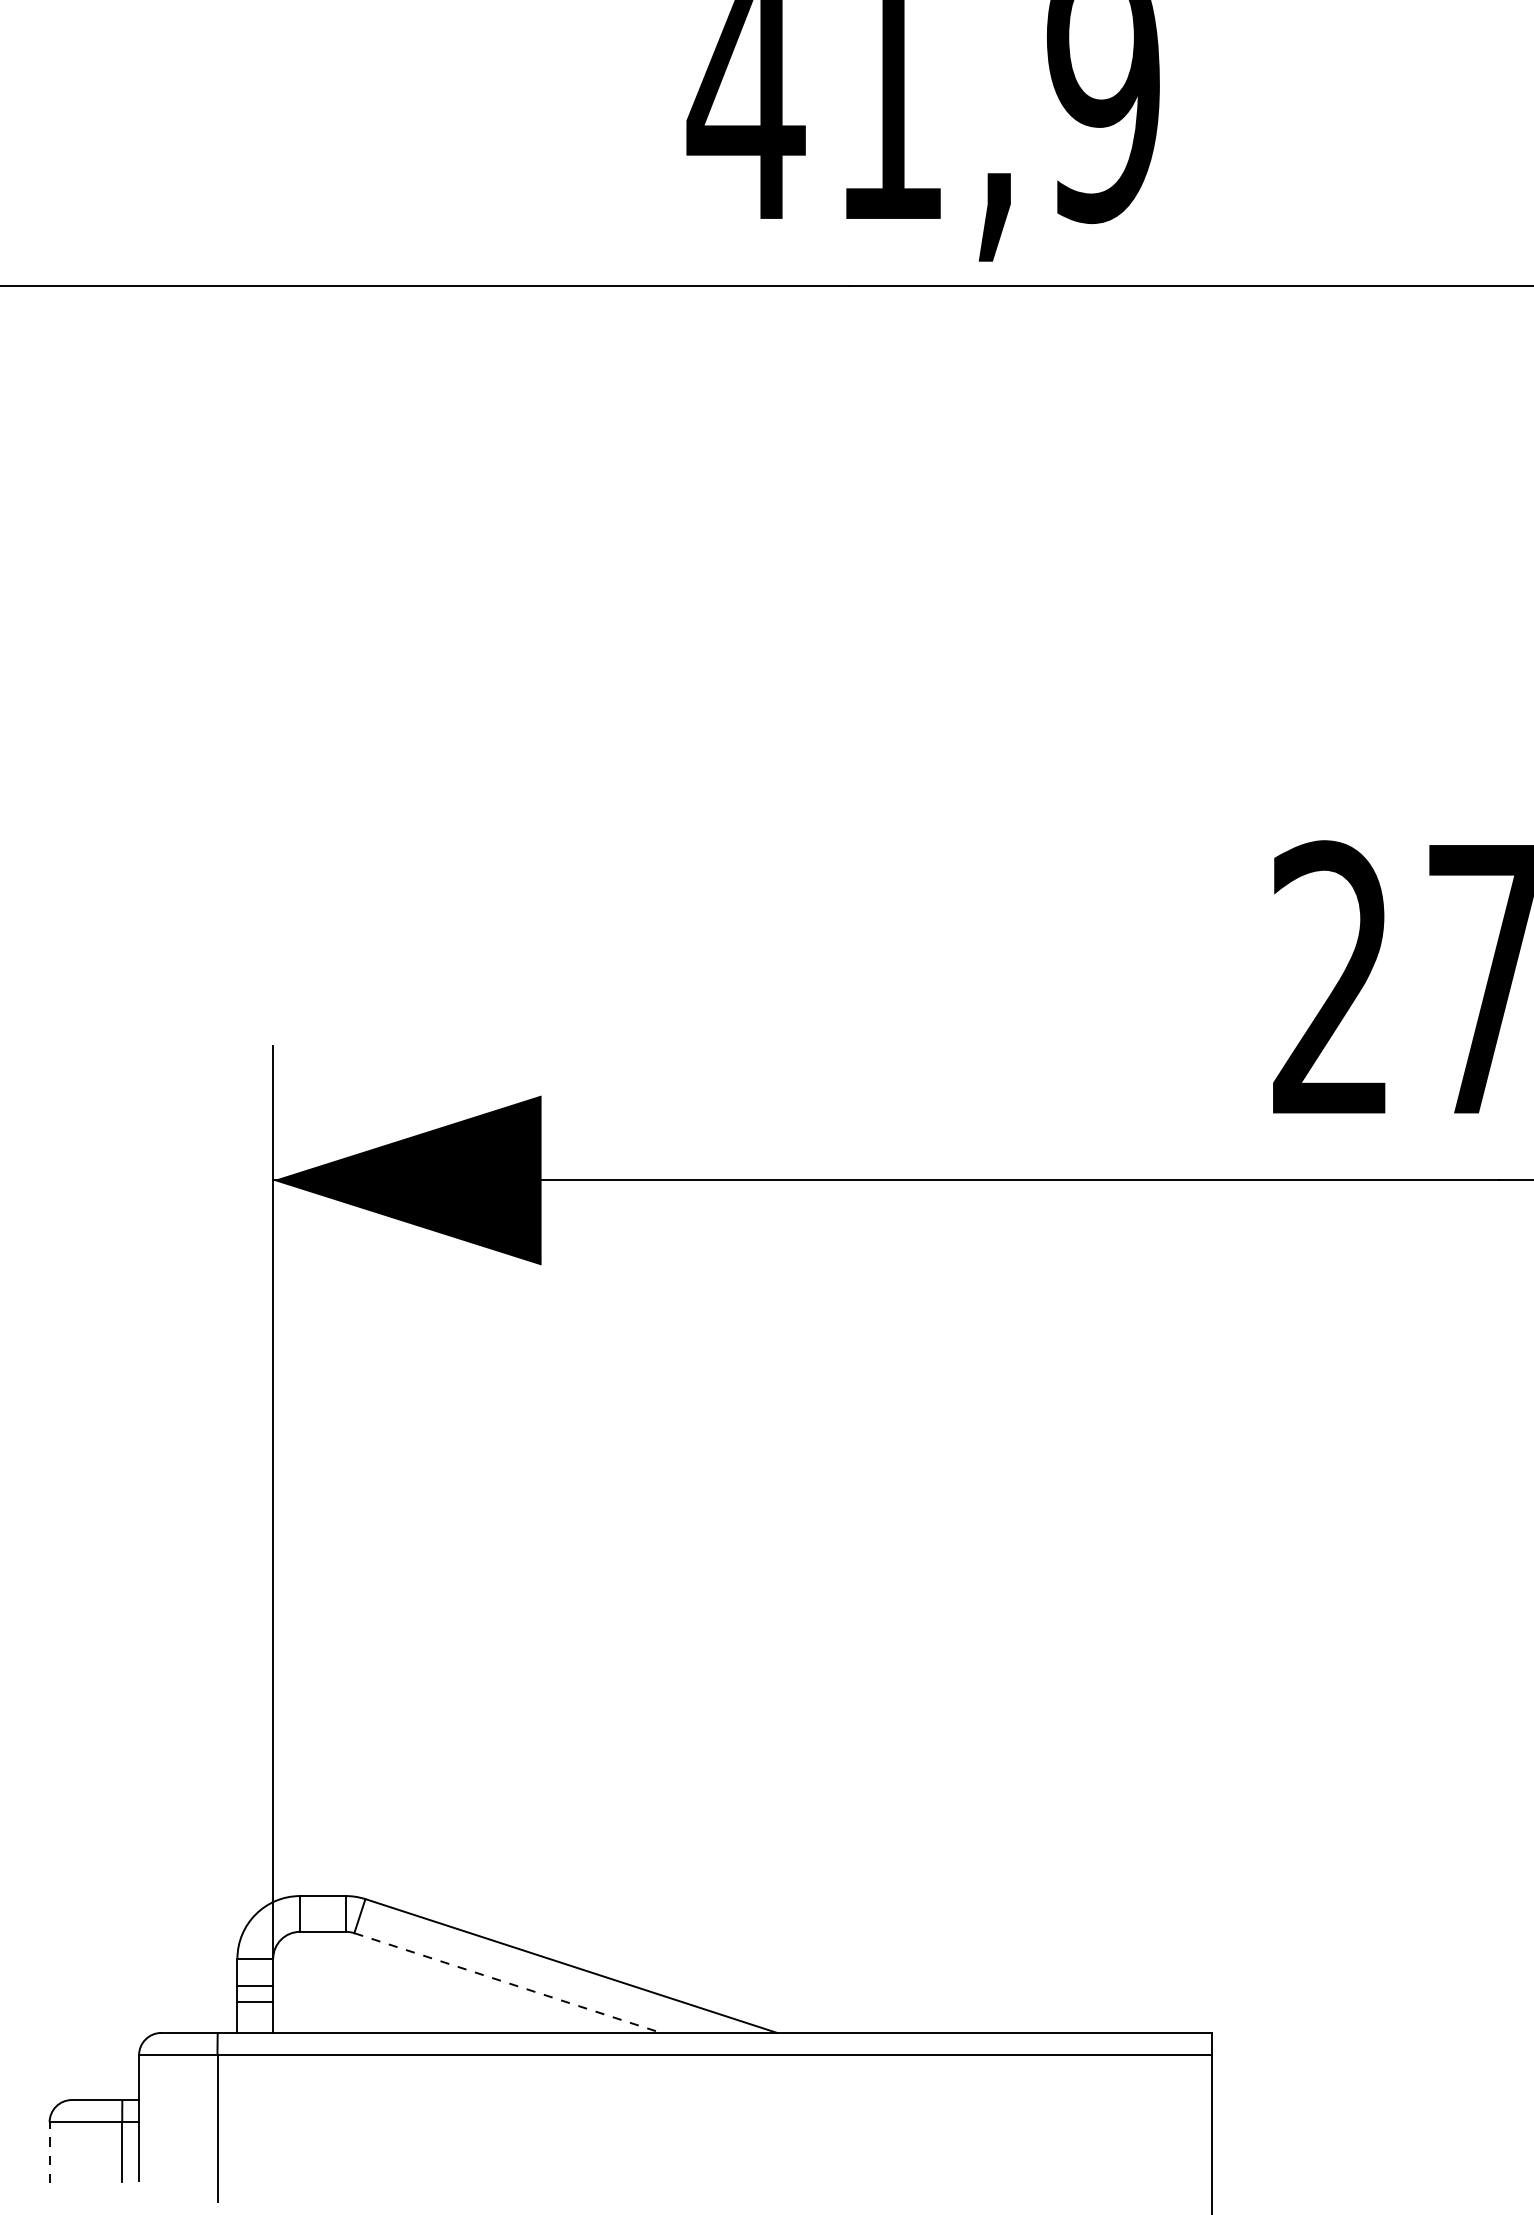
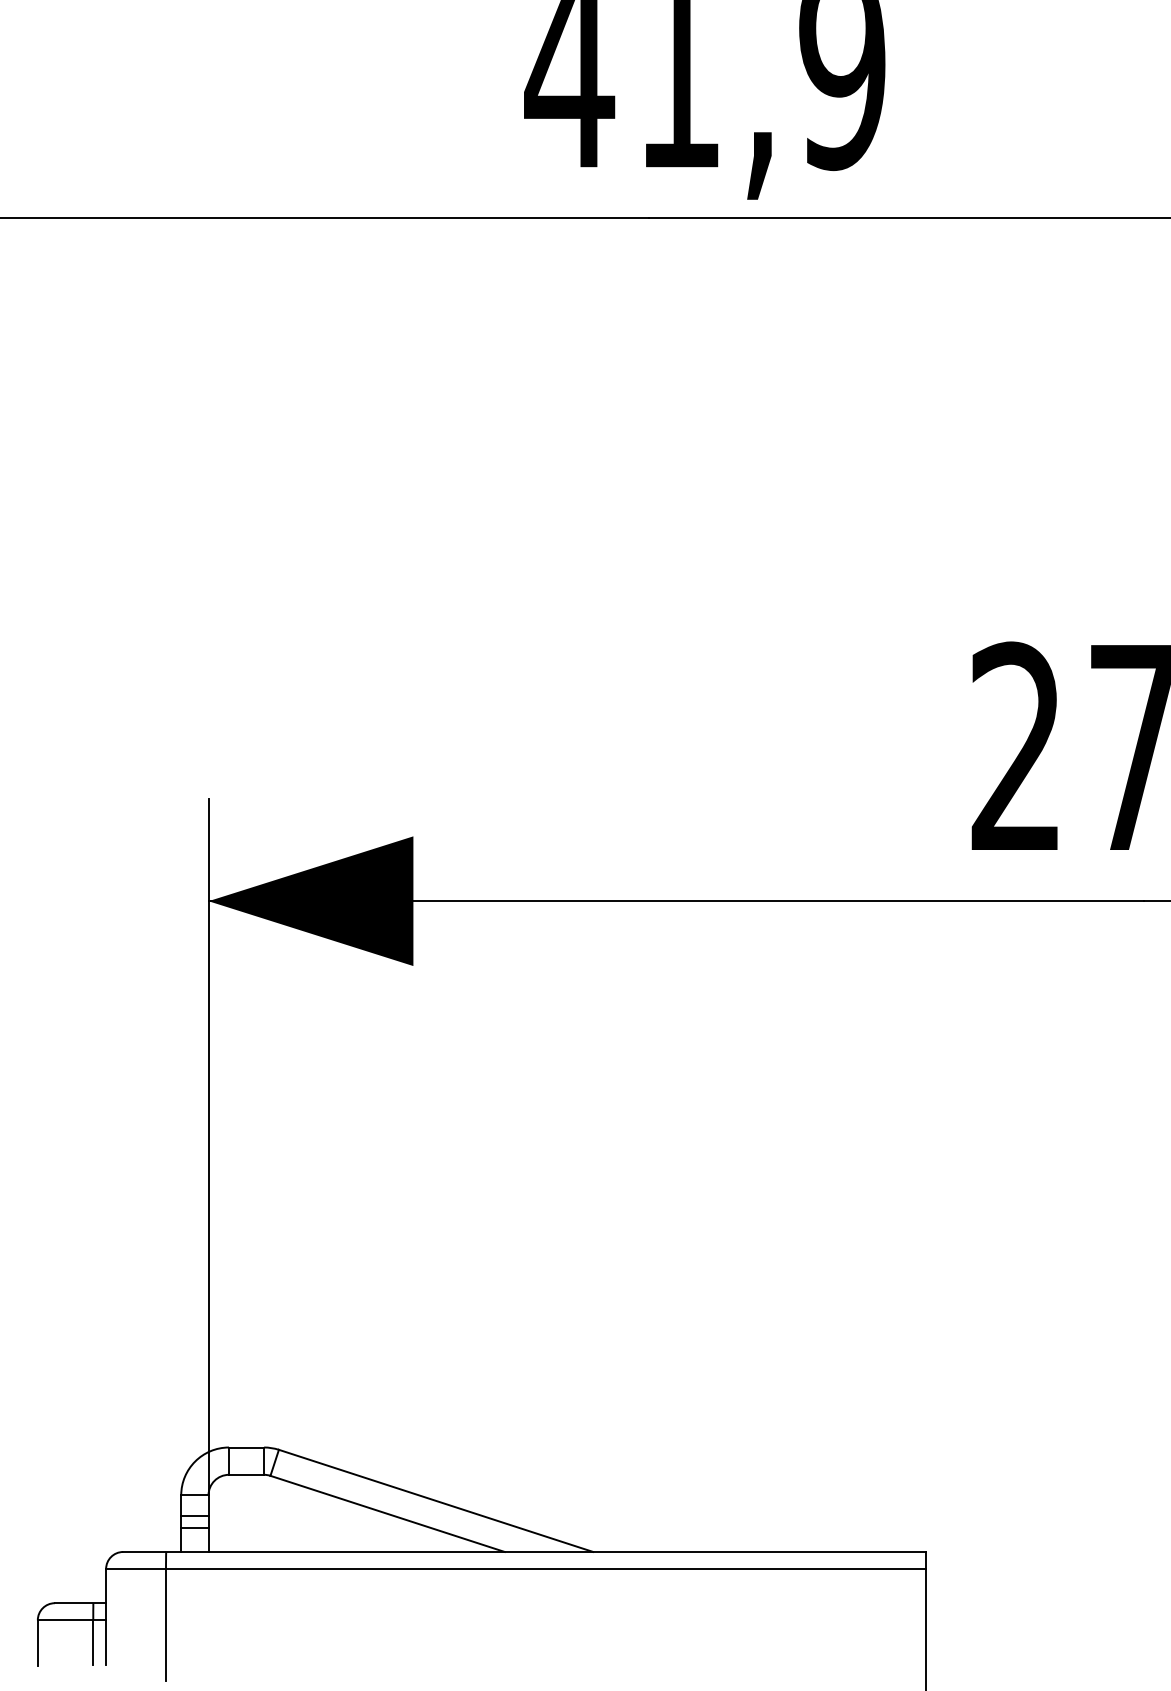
line: (508, 1983) -> (388, 1514), dashed -> solid
line: (49, 2151) -> (37, 1642), dashed -> solid

